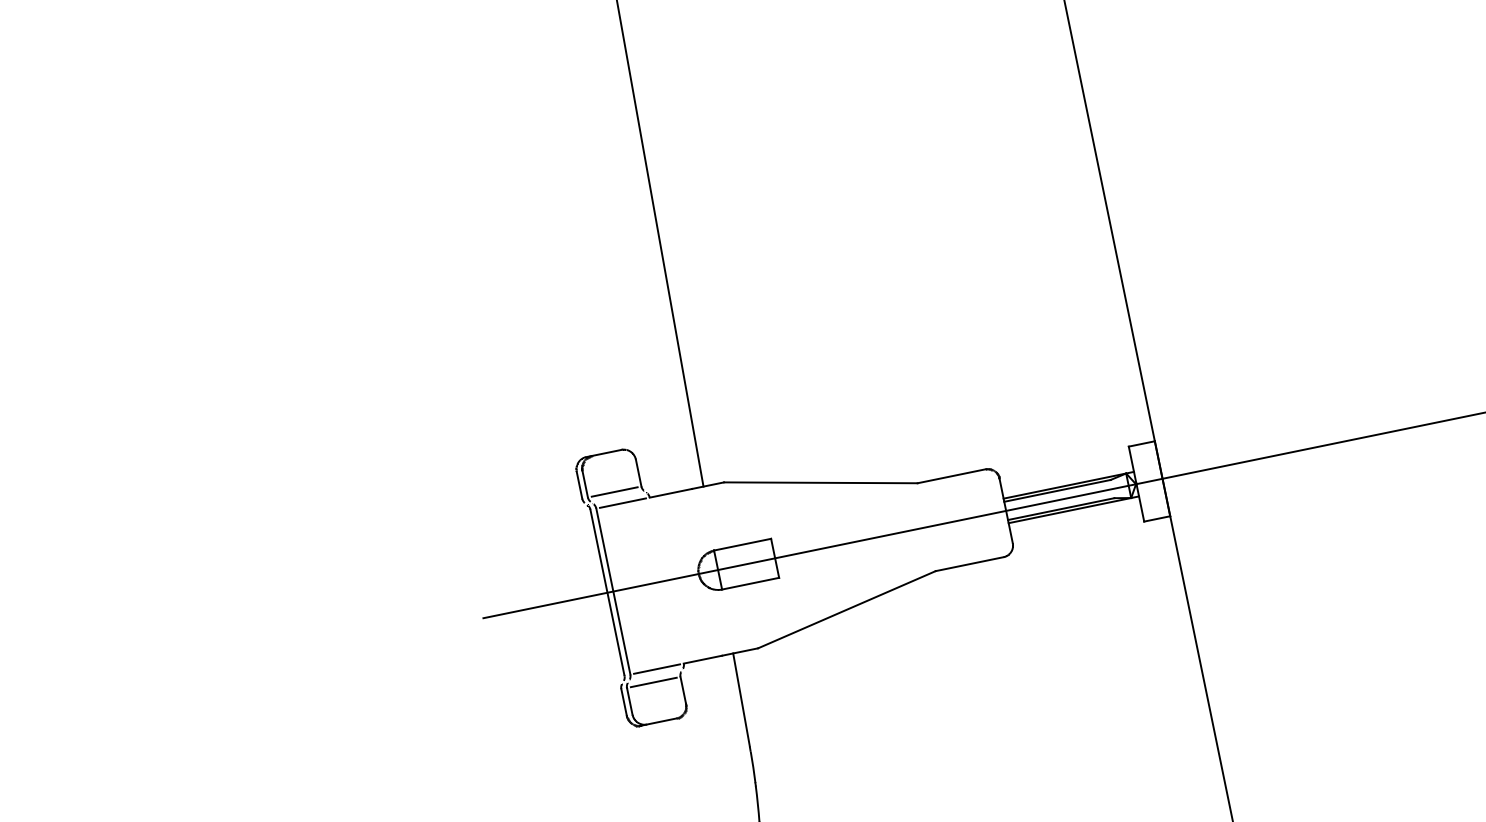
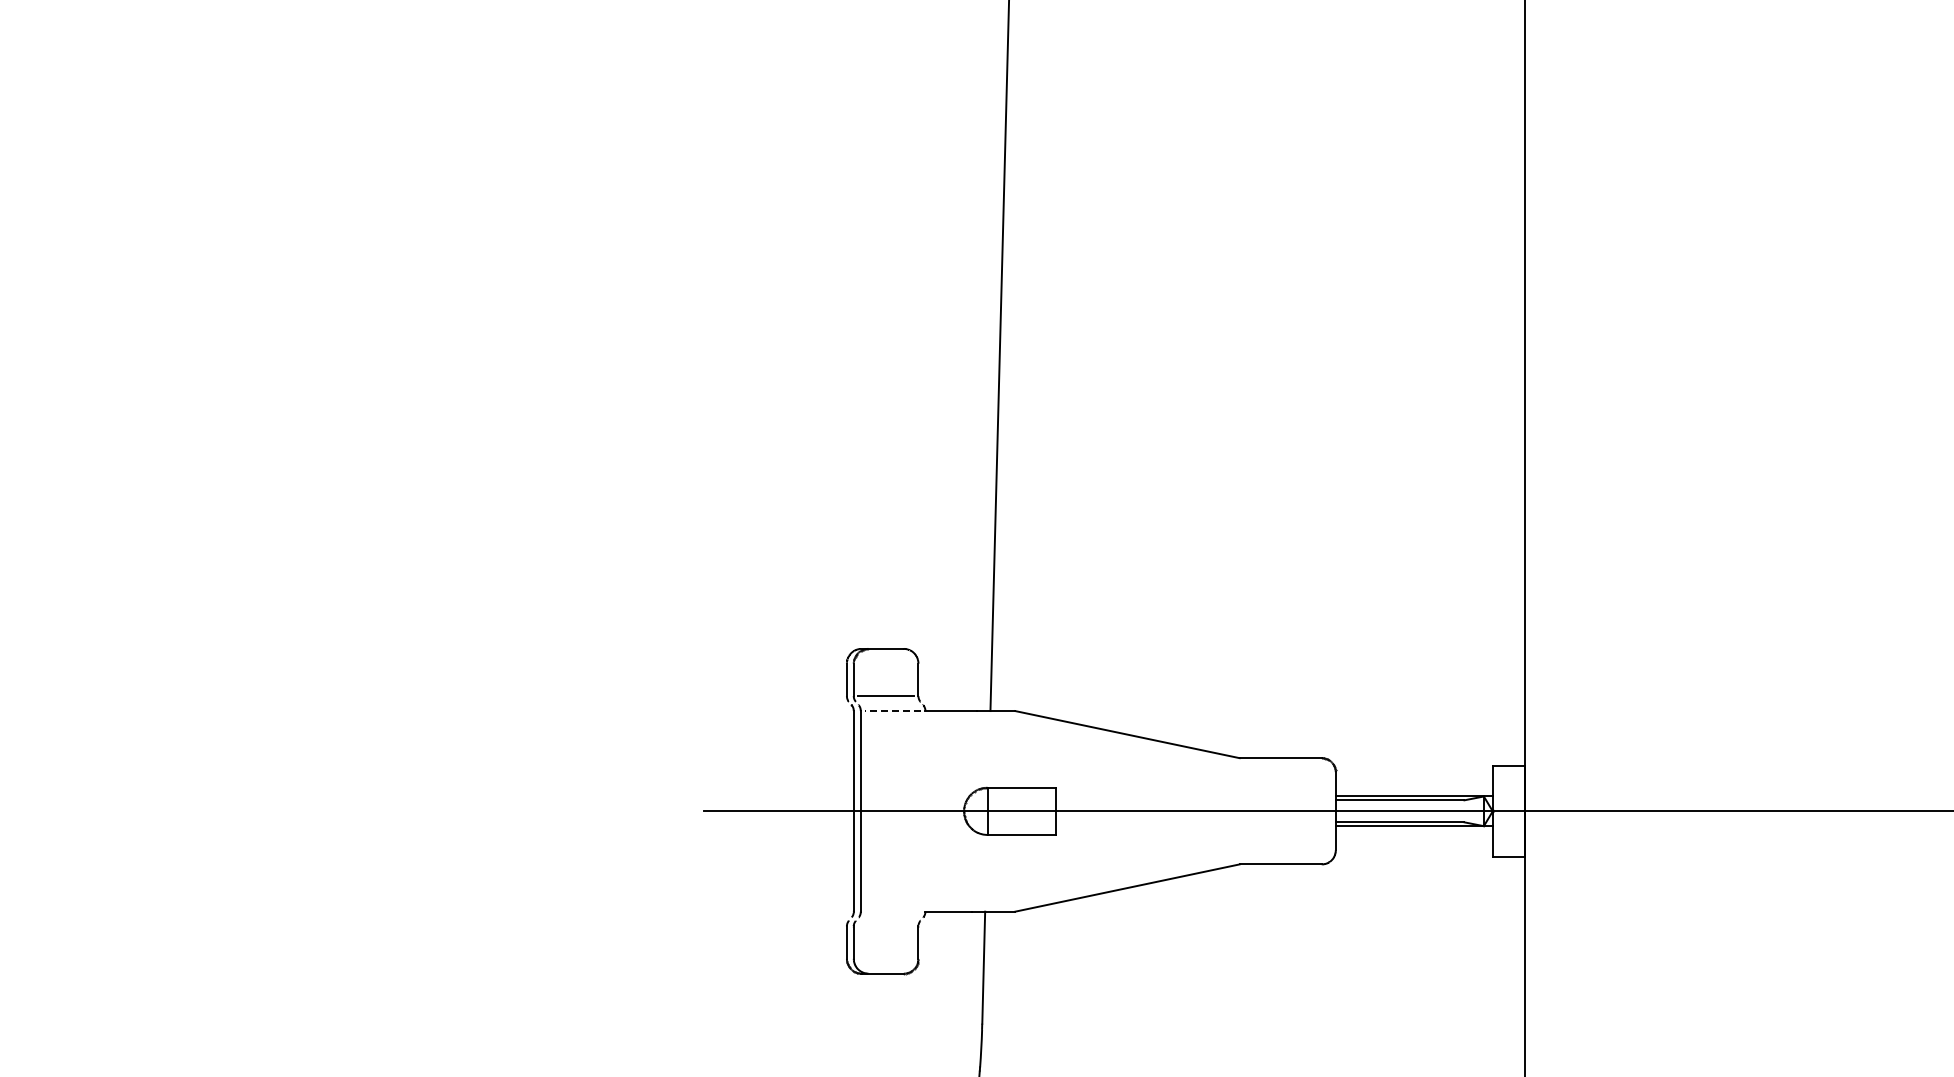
line: (623, 503) -> (893, 711), solid -> dashed
line: (656, 669) -> (892, 911), removed
line: (653, 682) -> (885, 926), removed

